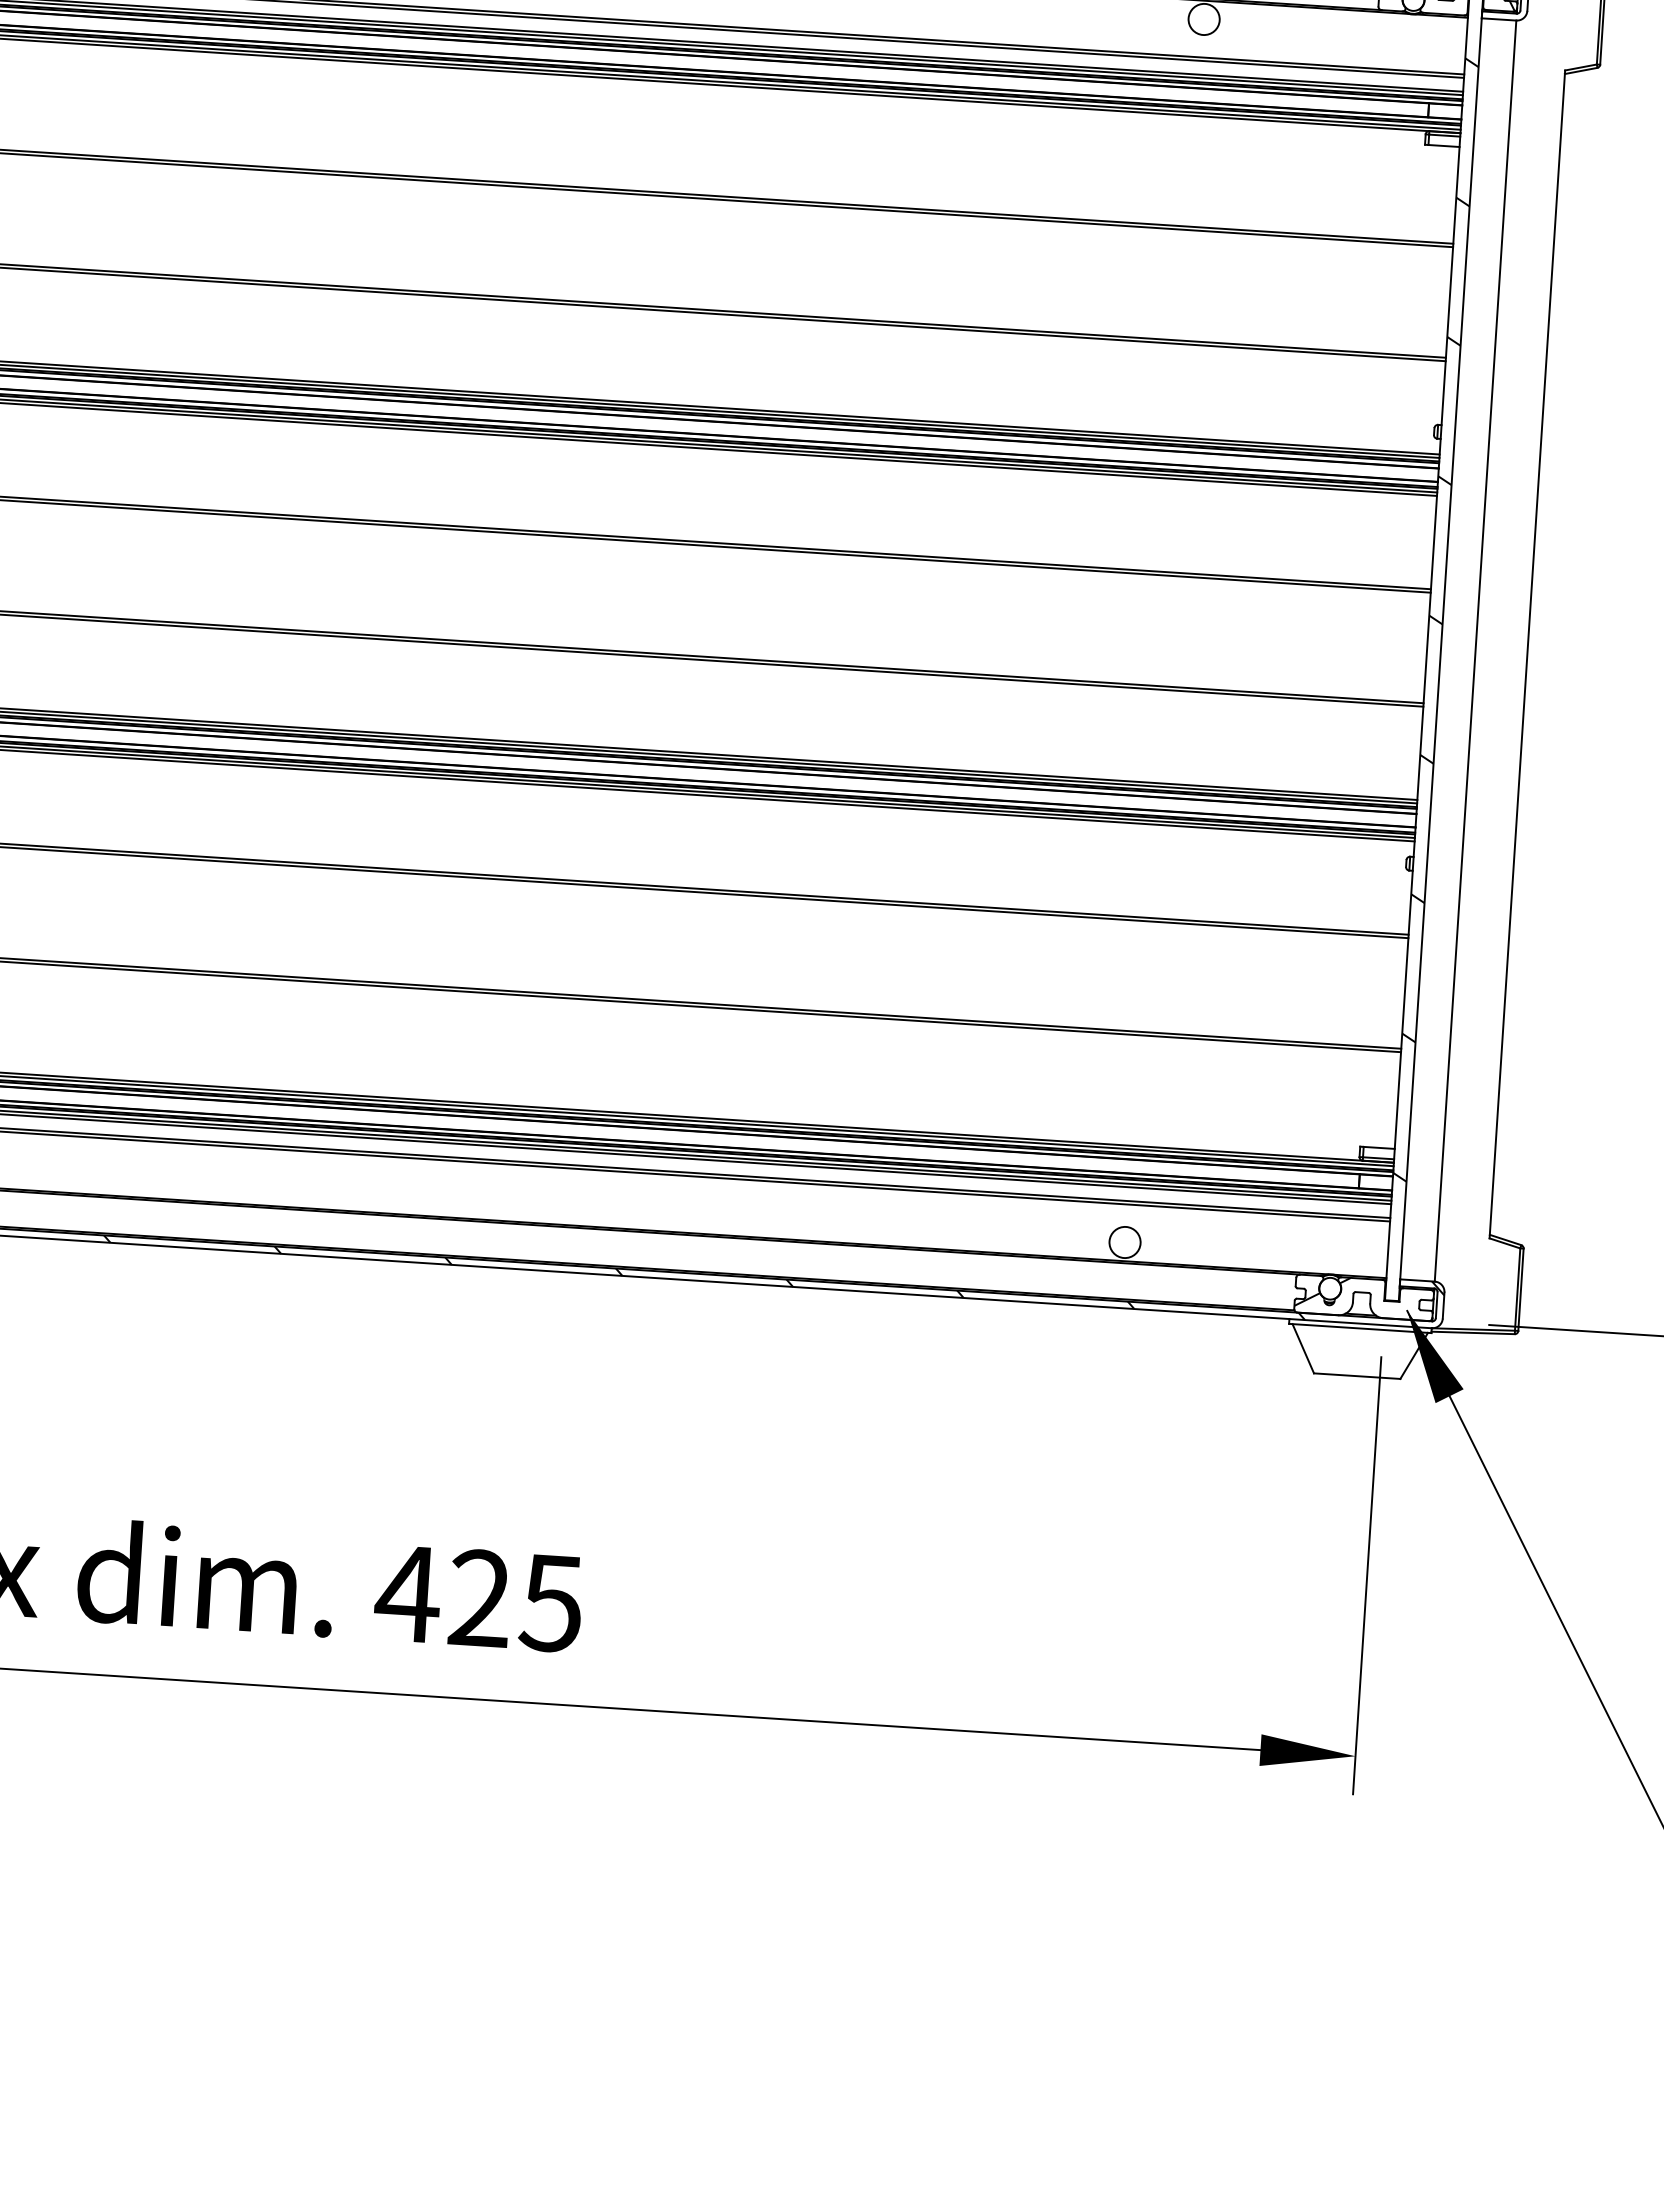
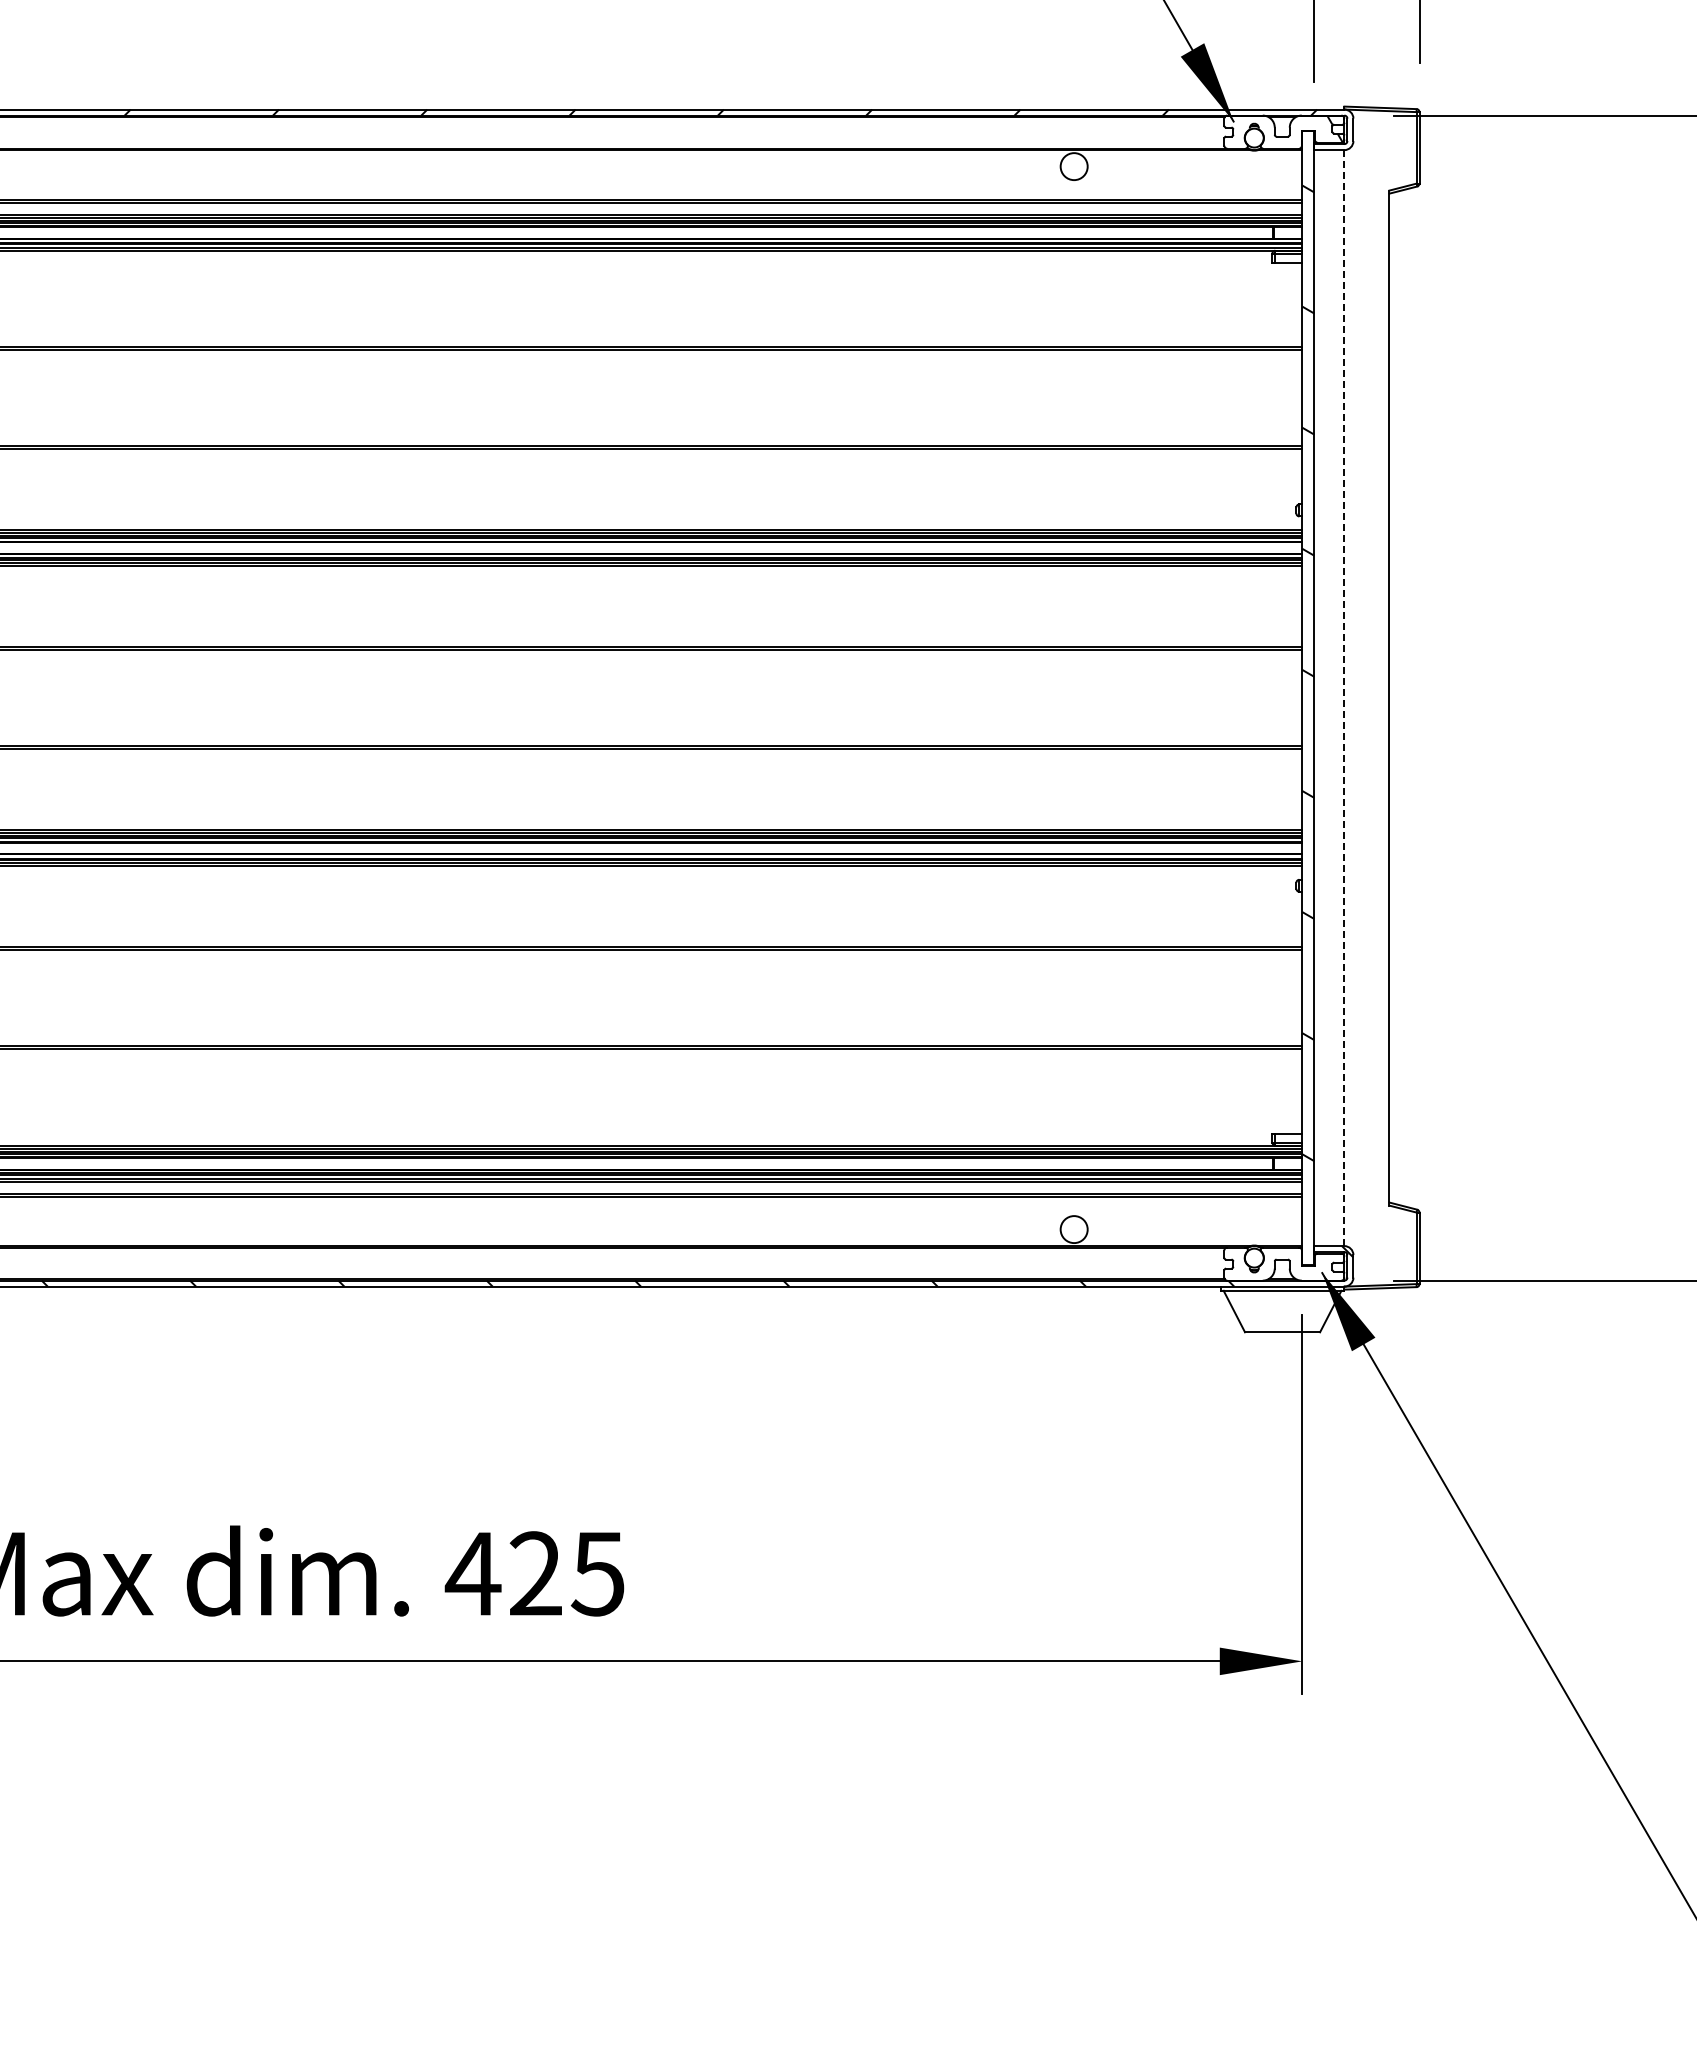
line: (1475, 651) -> (1344, 698), solid -> dashed
hatch: (1322, 1290) -> (1247, 1260), removed

